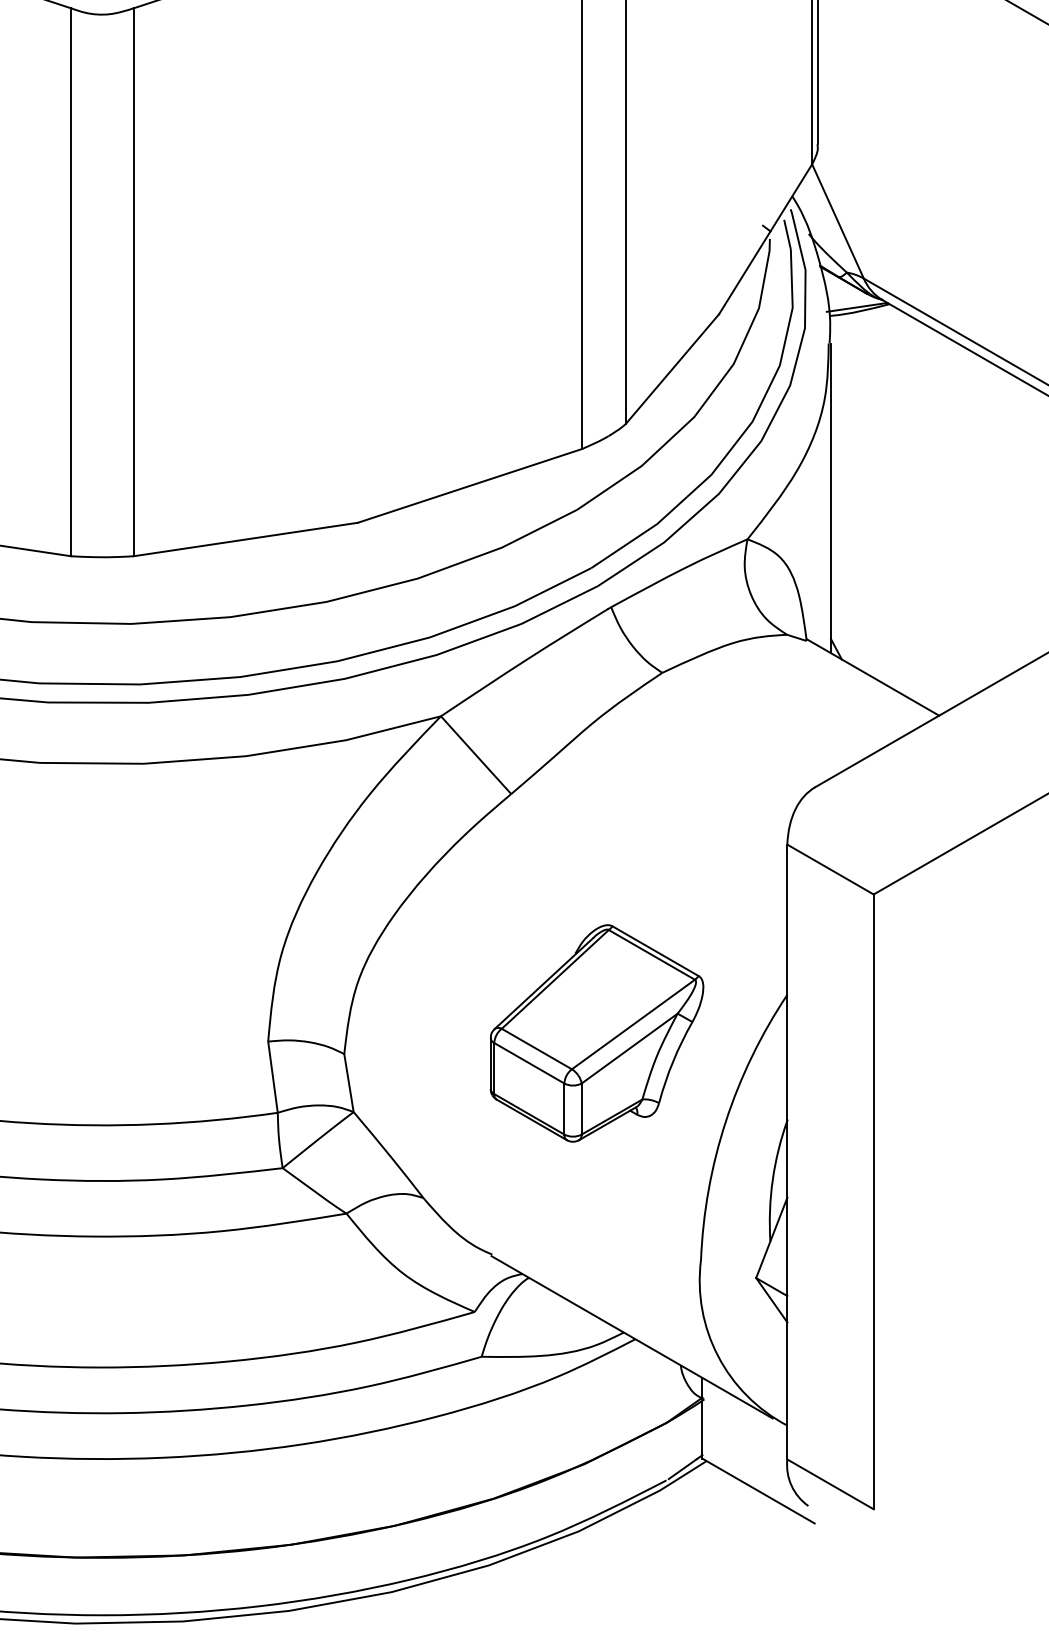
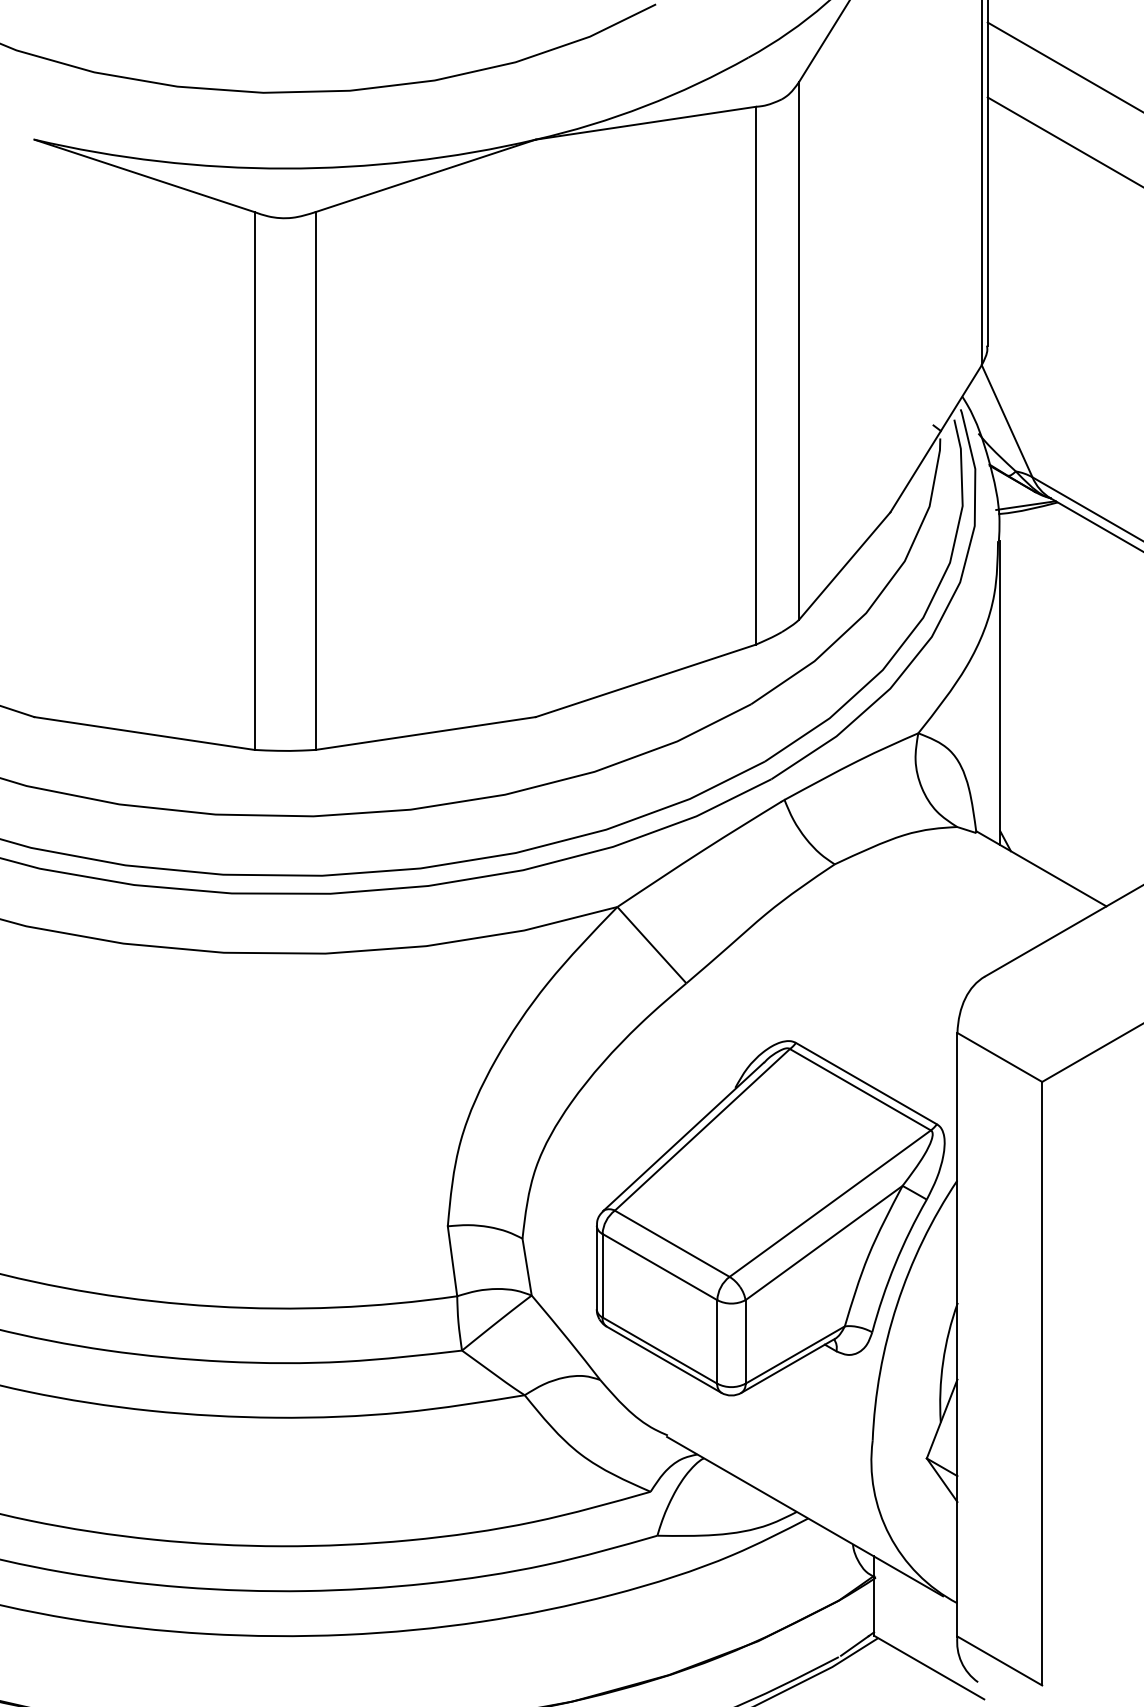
part: (596, 1033) -> (770, 1218), size x1.67

